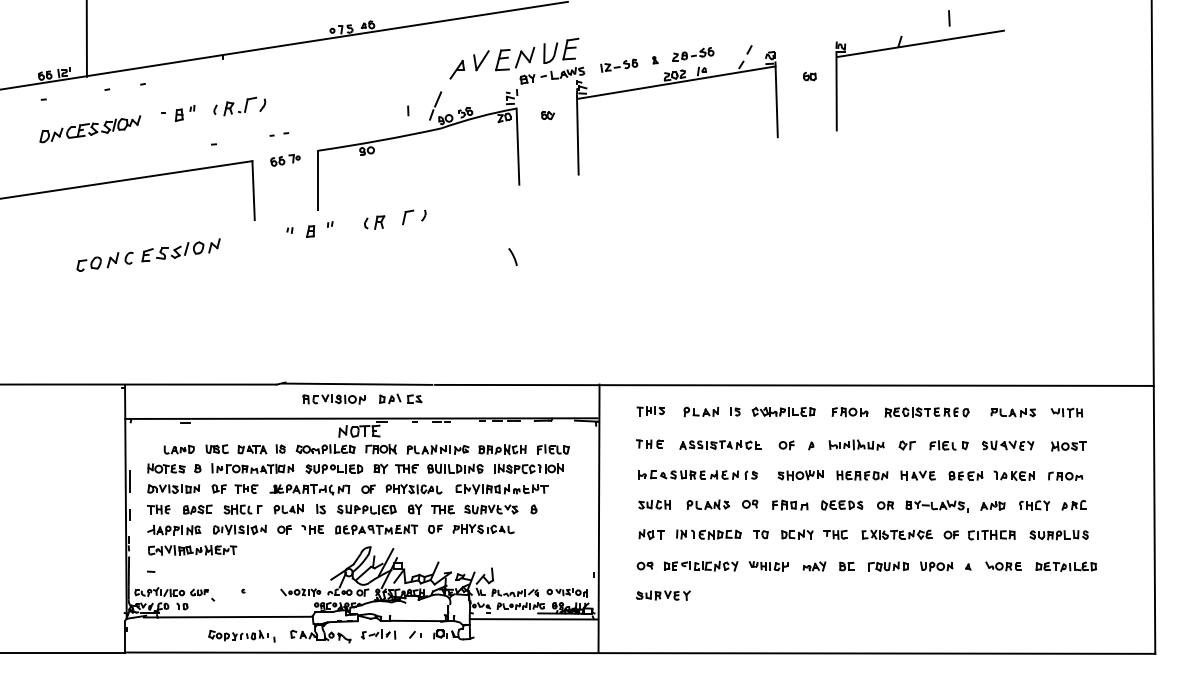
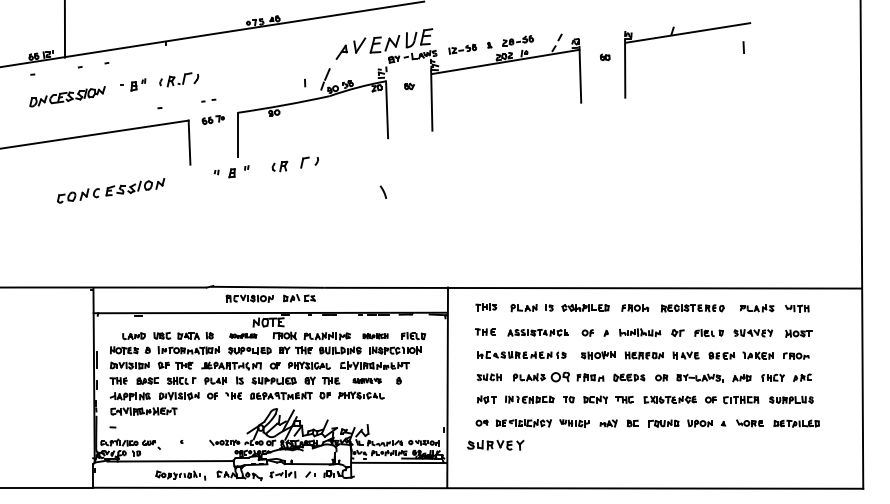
line: (949, 18) -> (743, 47), moved
part: (325, 449) -> (243, 336), size x0.6
part: (502, 449) -> (375, 336), size x0.7
part: (750, 503) -> (560, 376), size x1.6
part: (491, 509) -> (367, 380), size x0.7
part: (663, 595) -> (495, 445), size x1.4

